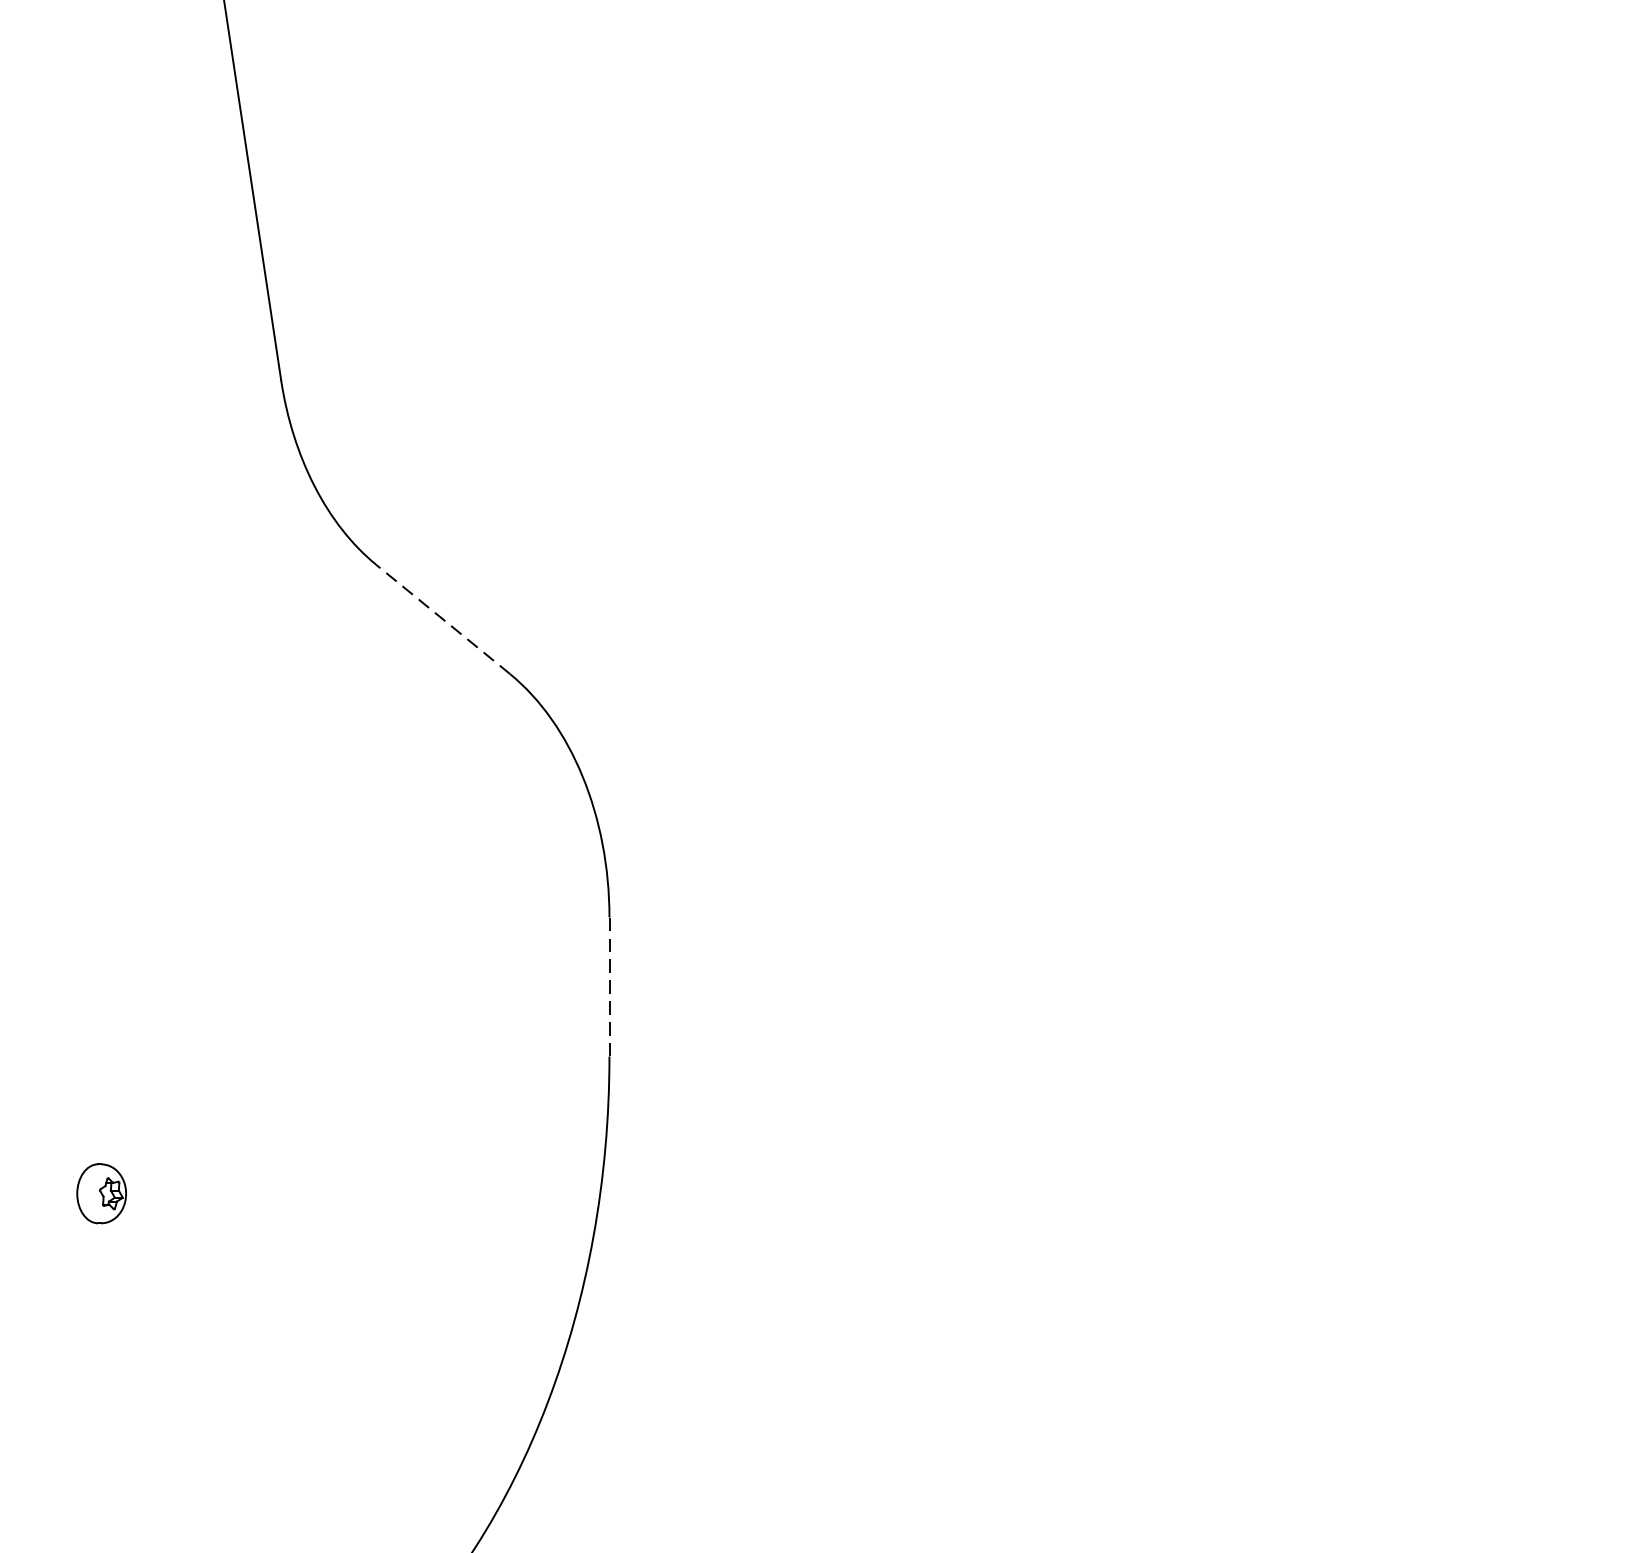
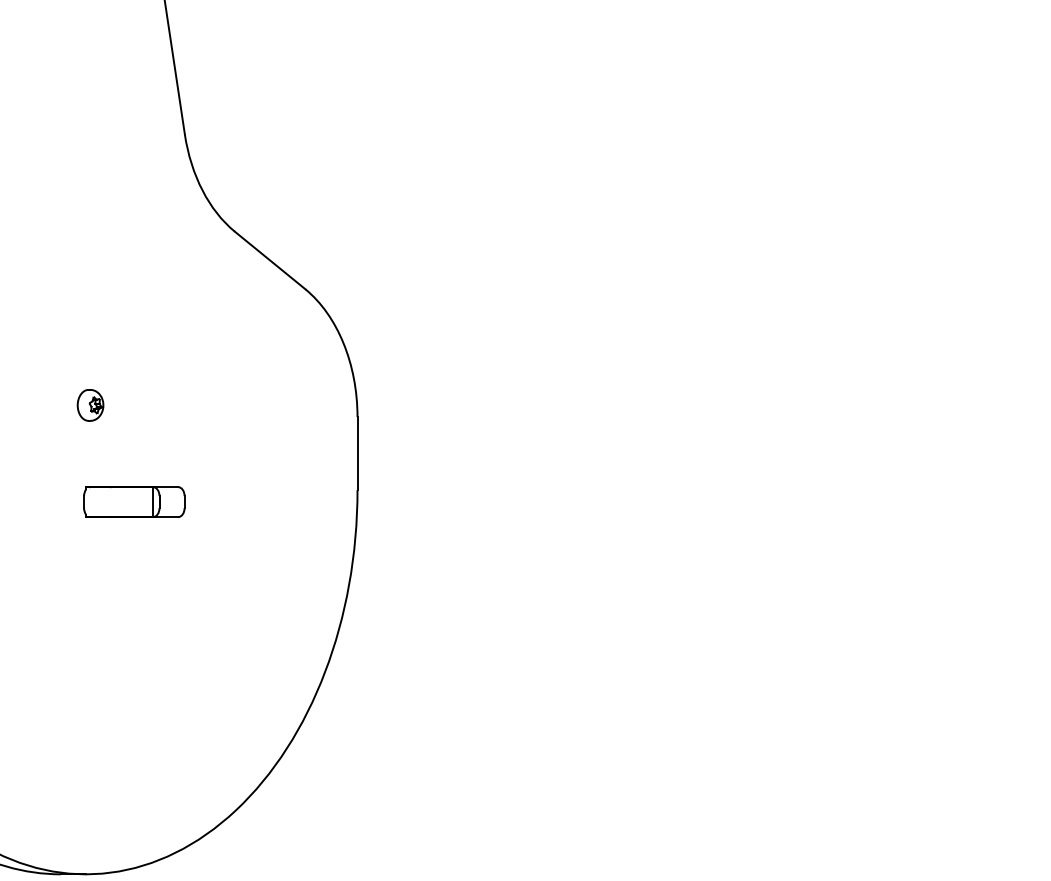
line: (442, 619) -> (269, 260), dashed -> solid
line: (609, 986) -> (357, 453), dashed -> solid
part: (185, 1077) -> (134, 501), added
part: (101, 1194) -> (90, 405), moved

